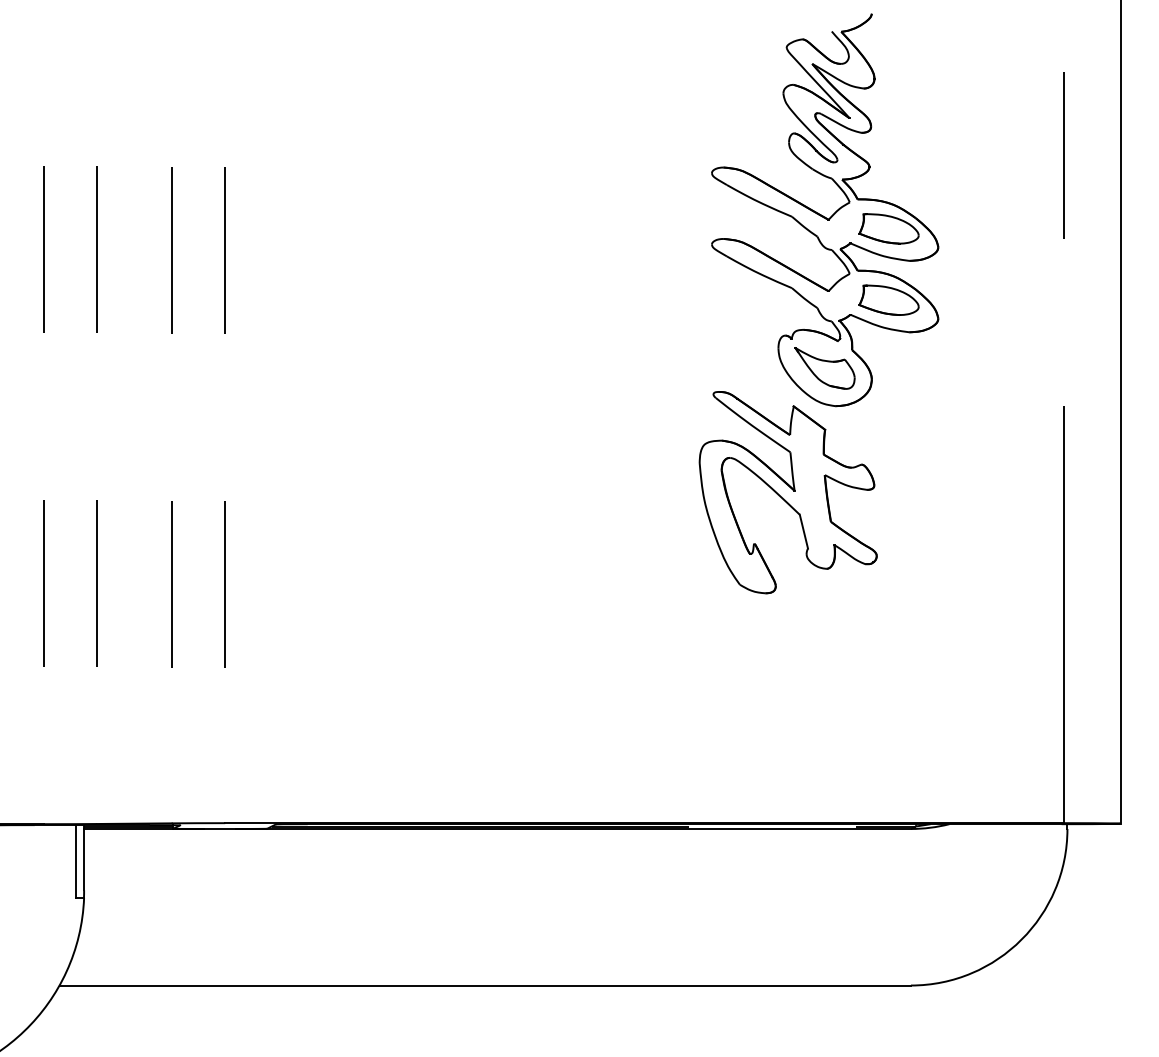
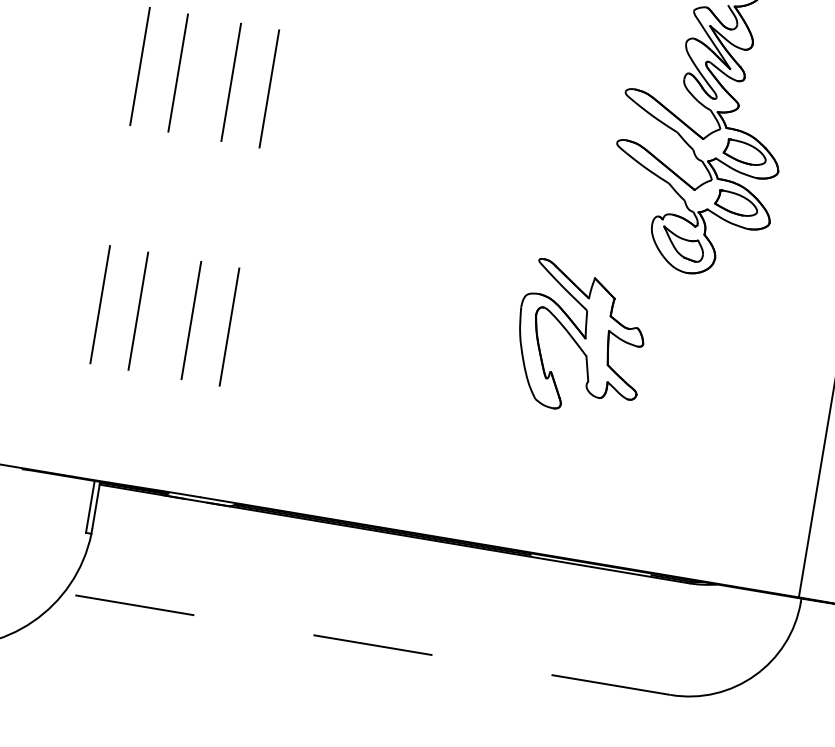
part: (787, 492) -> (580, 338), moved
line: (485, 985) -> (367, 644), solid -> dashed

